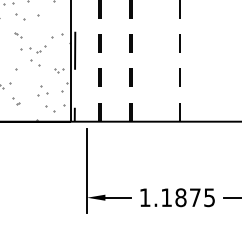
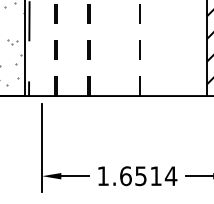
text: (188, 197) -> (148, 175), 1.1875 -> 1.6514

